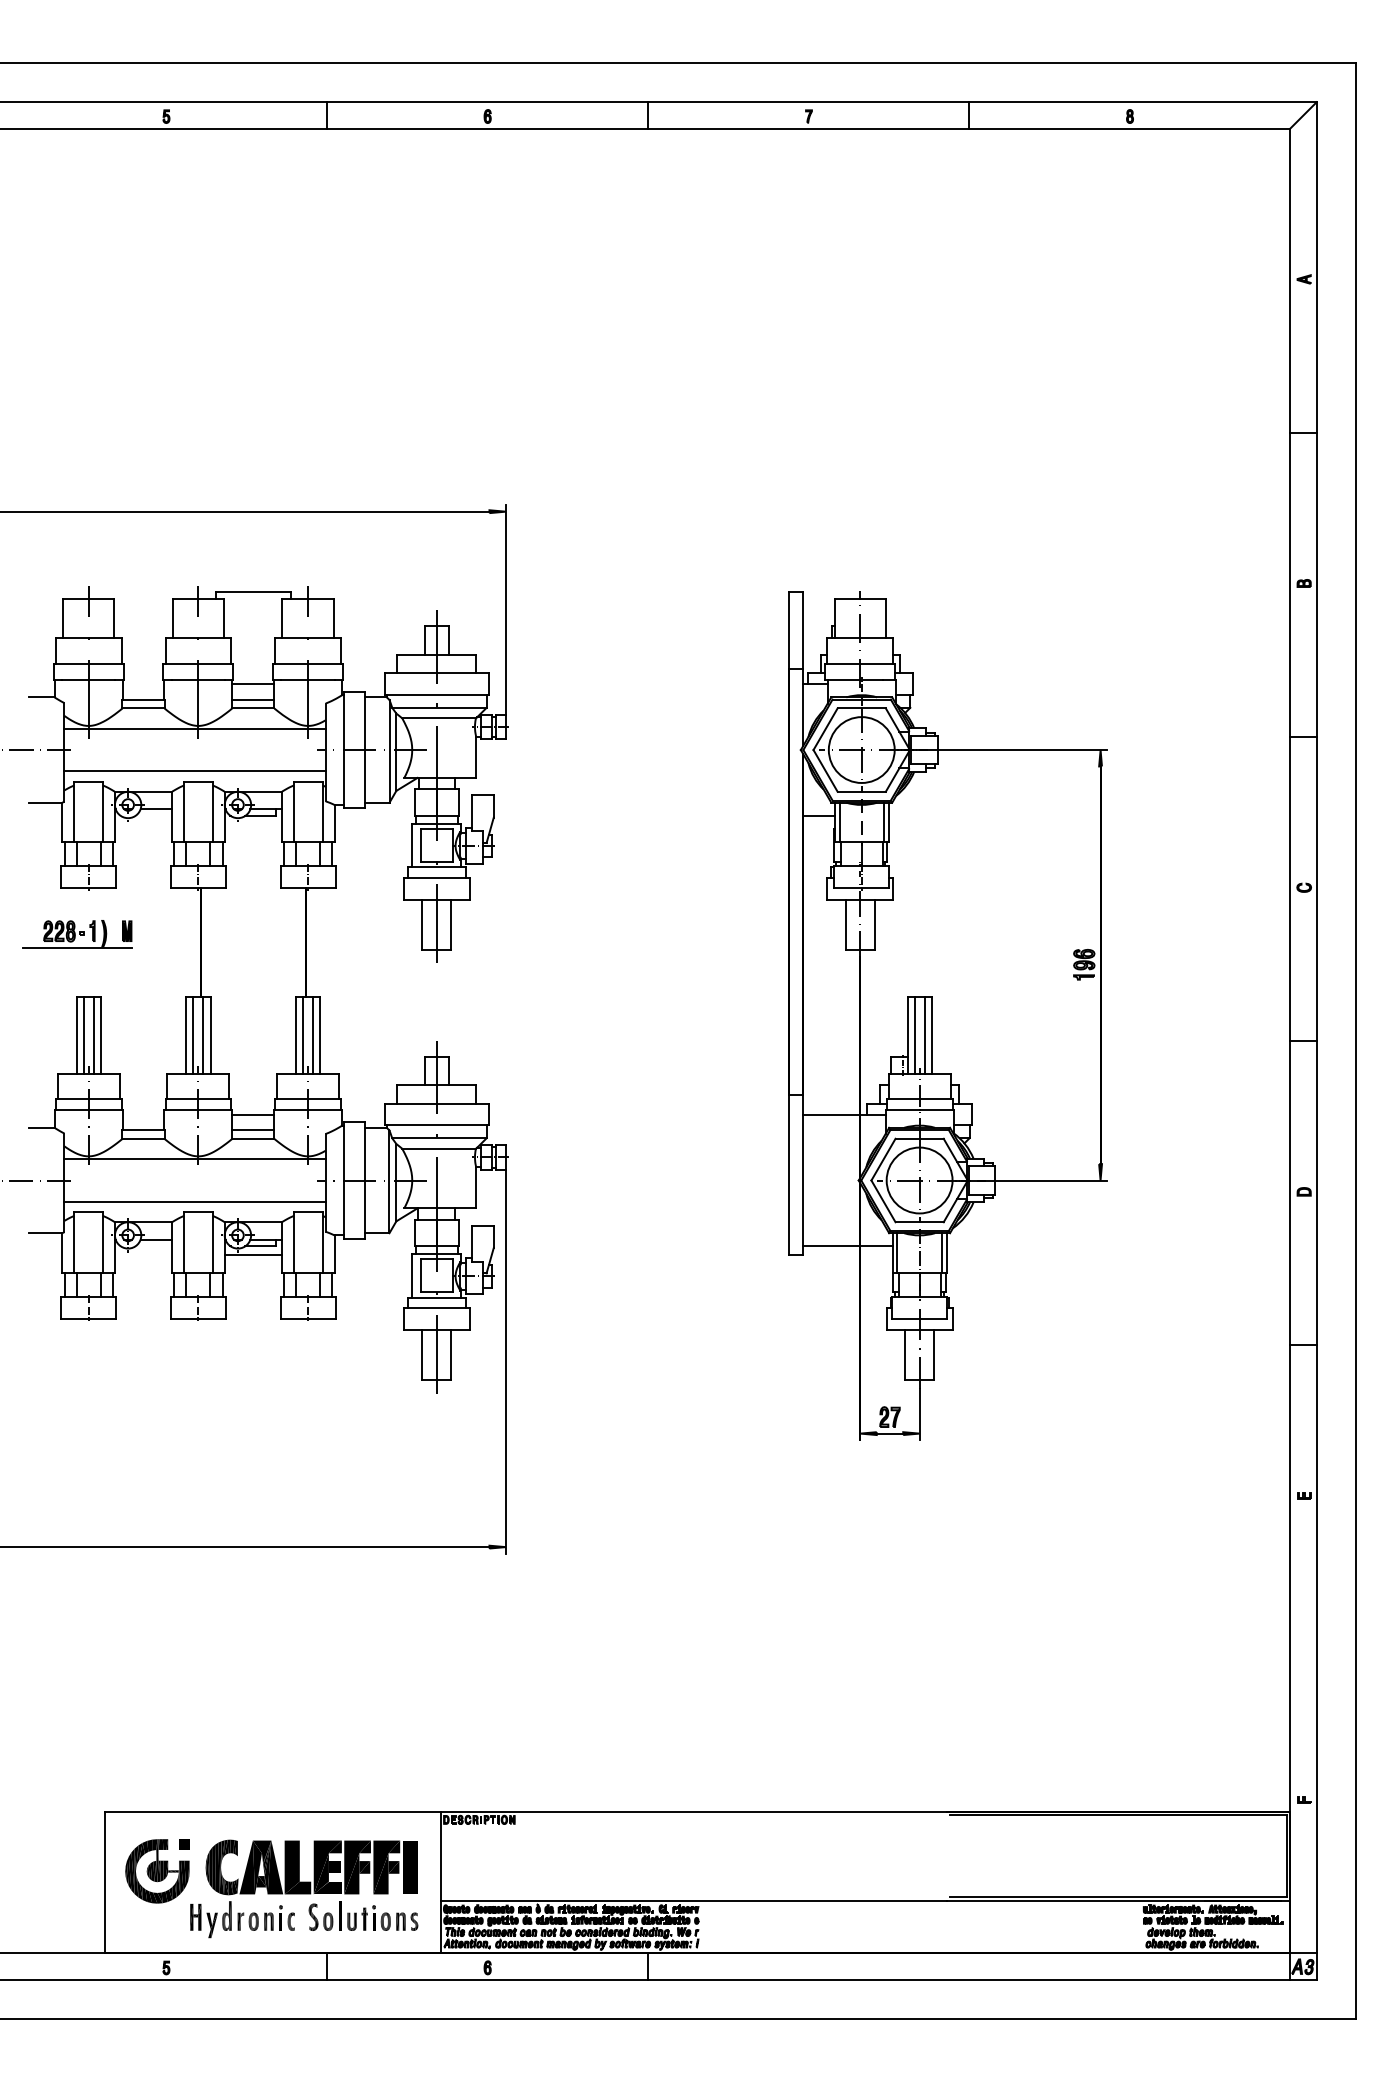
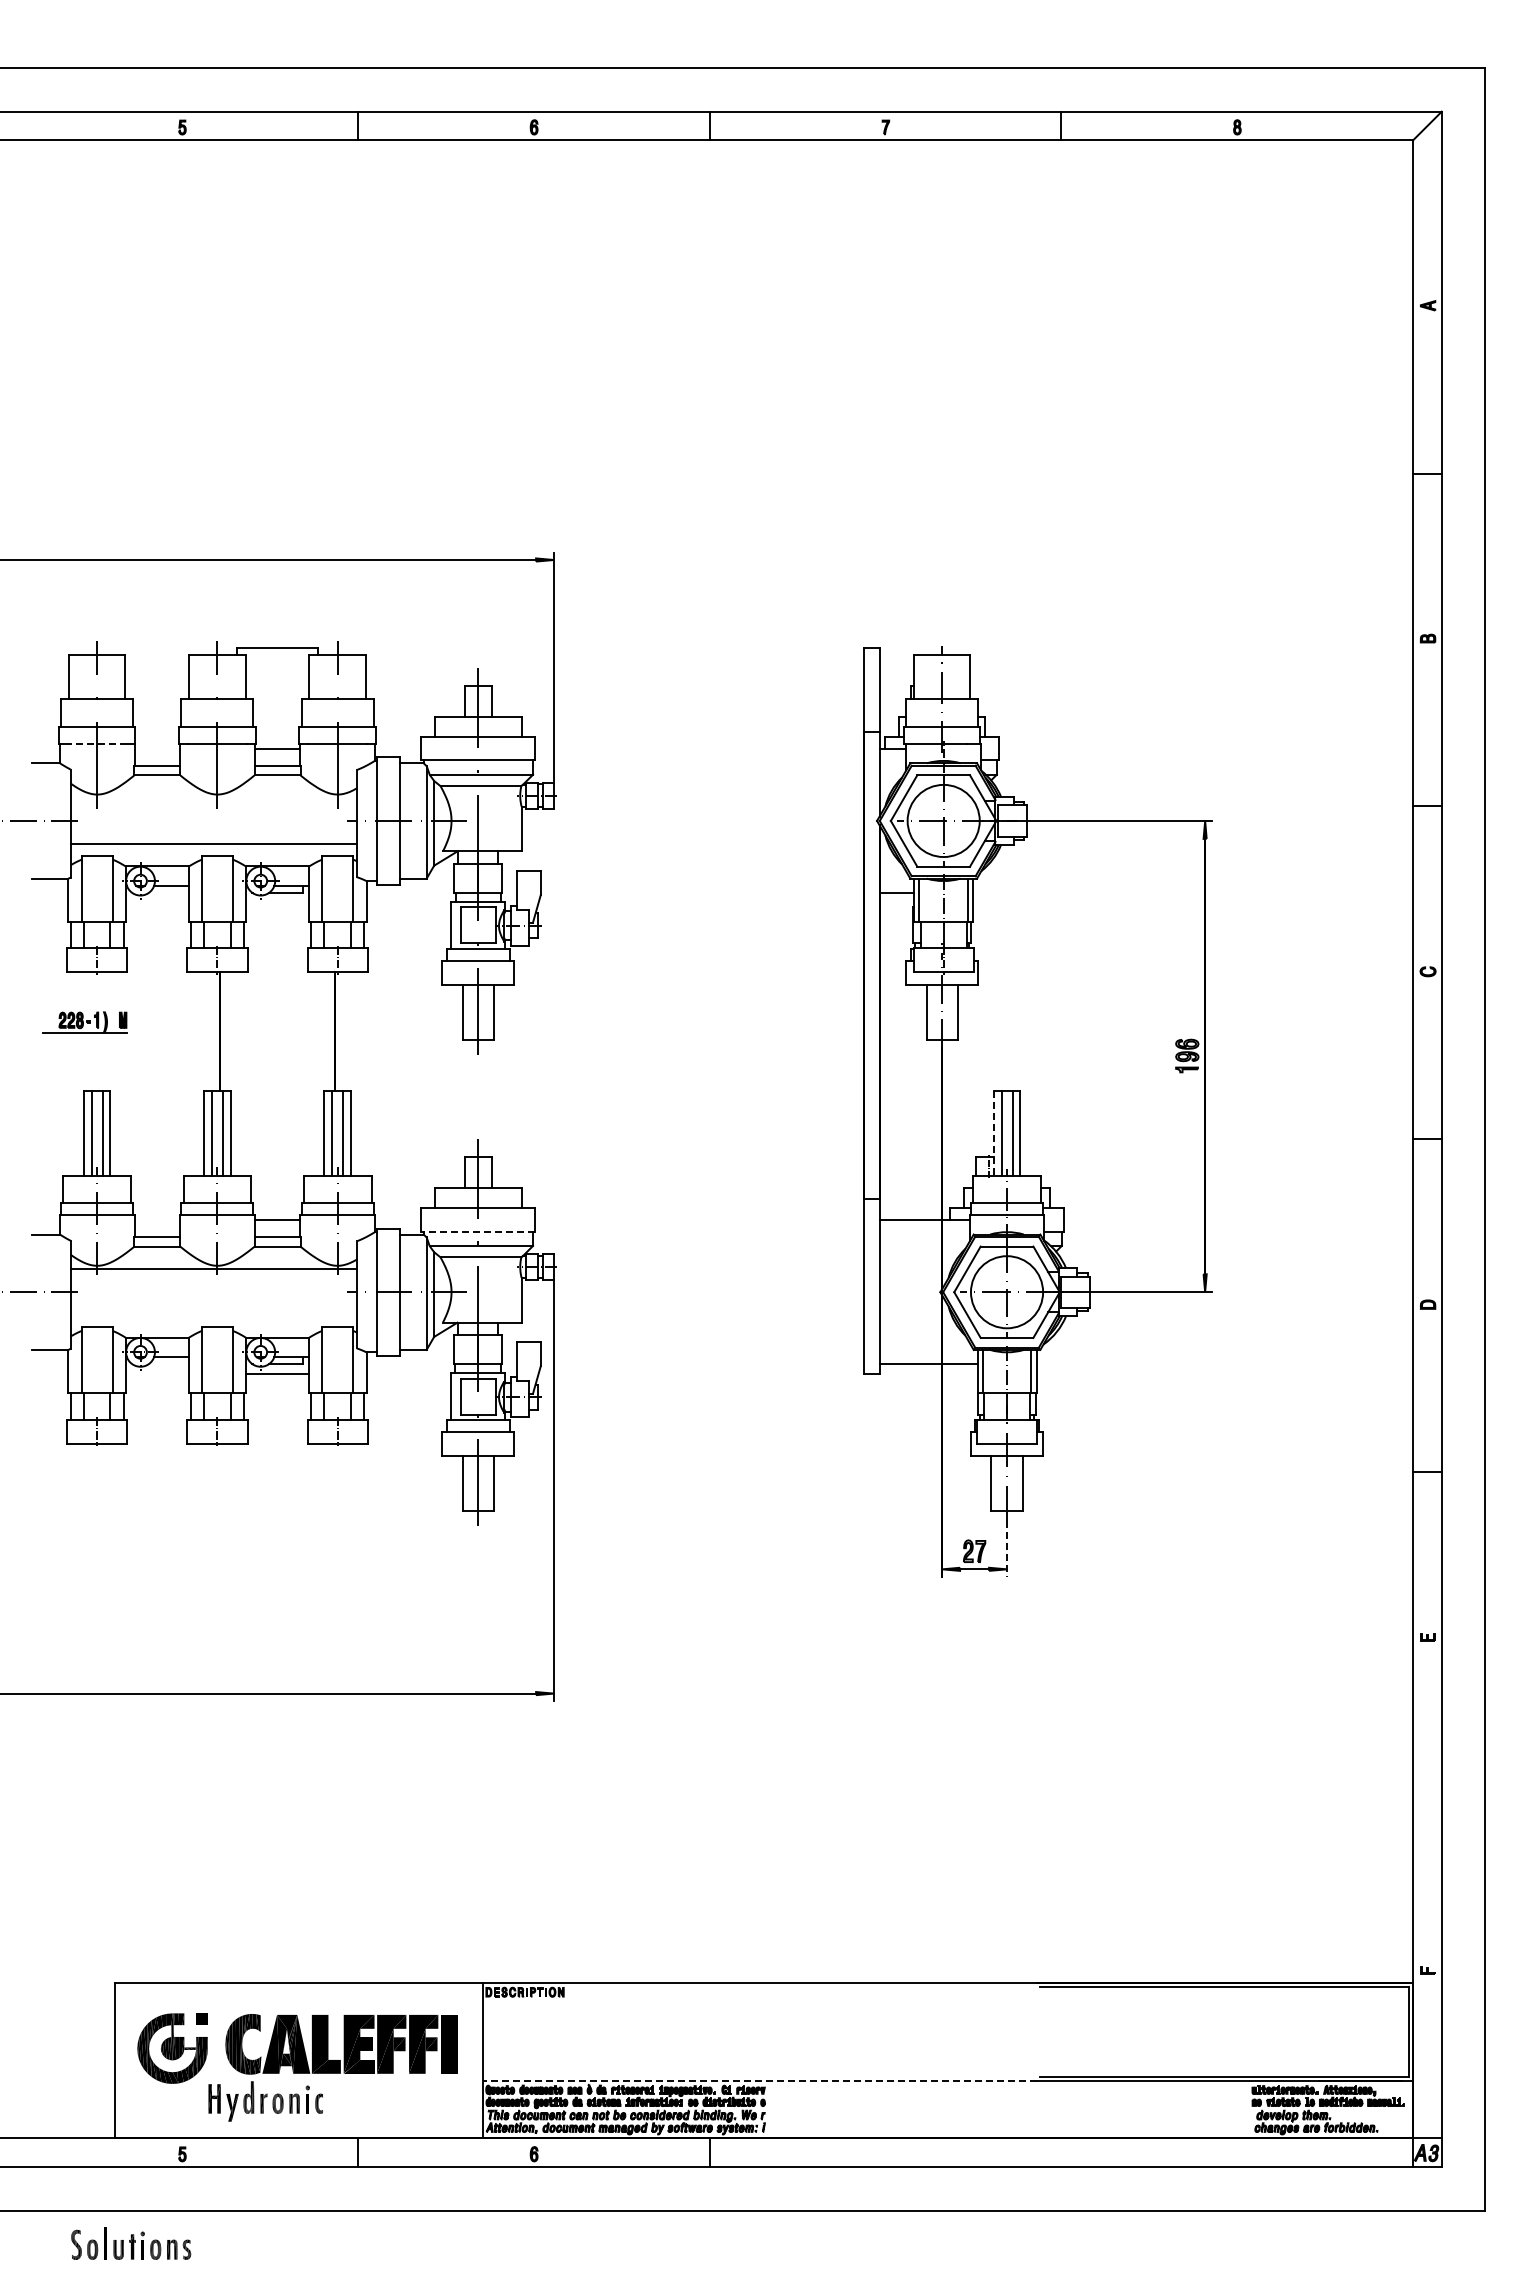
line: (87, 680) -> (96, 744), solid -> dashed
line: (194, 728) -> (213, 797), removed
part: (76, 934) -> (84, 1022), size x0.7
line: (907, 1036) -> (993, 1134), solid -> dashed
line: (435, 1125) -> (477, 1231), solid -> dashed
line: (194, 1201) -> (213, 1315), removed
line: (920, 1414) -> (1007, 1548), solid -> dashed
line: (693, 1900) -> (759, 2080), solid -> dashed
part: (363, 1916) -> (131, 2243), moved

